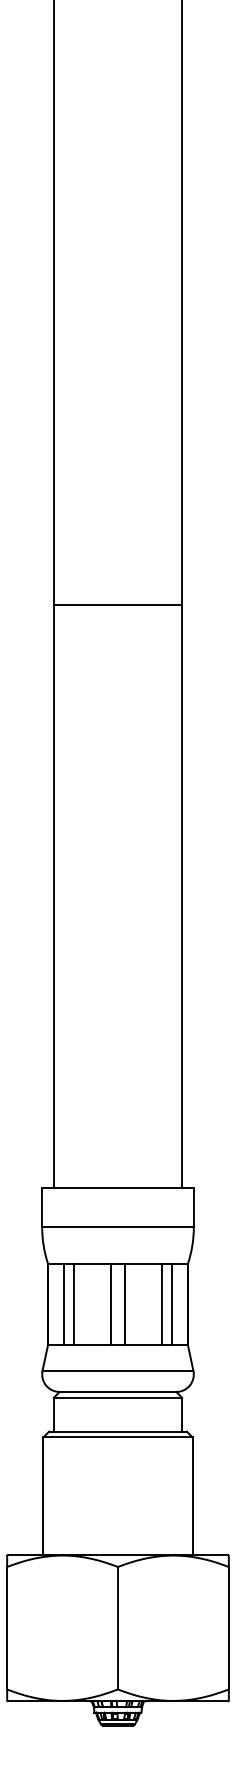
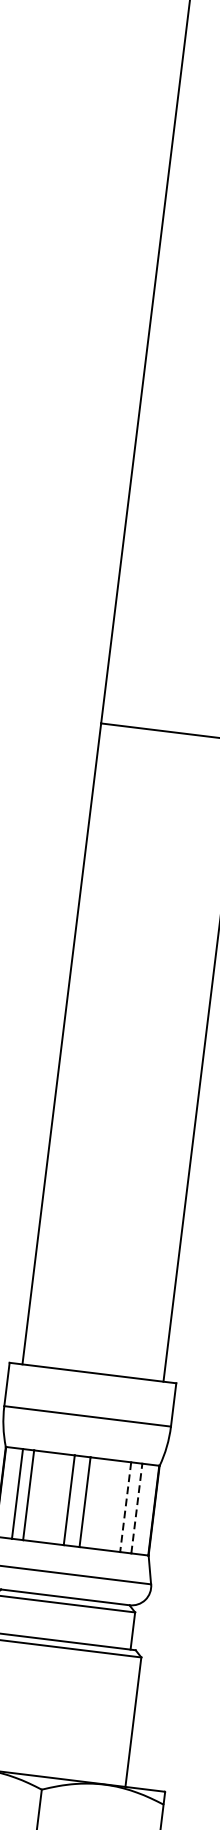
line: (162, 1304) -> (126, 1507), solid -> dashed
line: (172, 1304) -> (137, 1508), solid -> dashed

